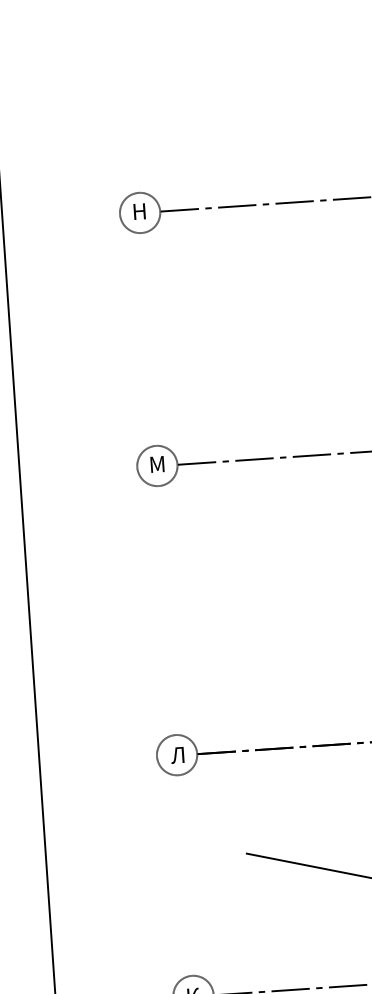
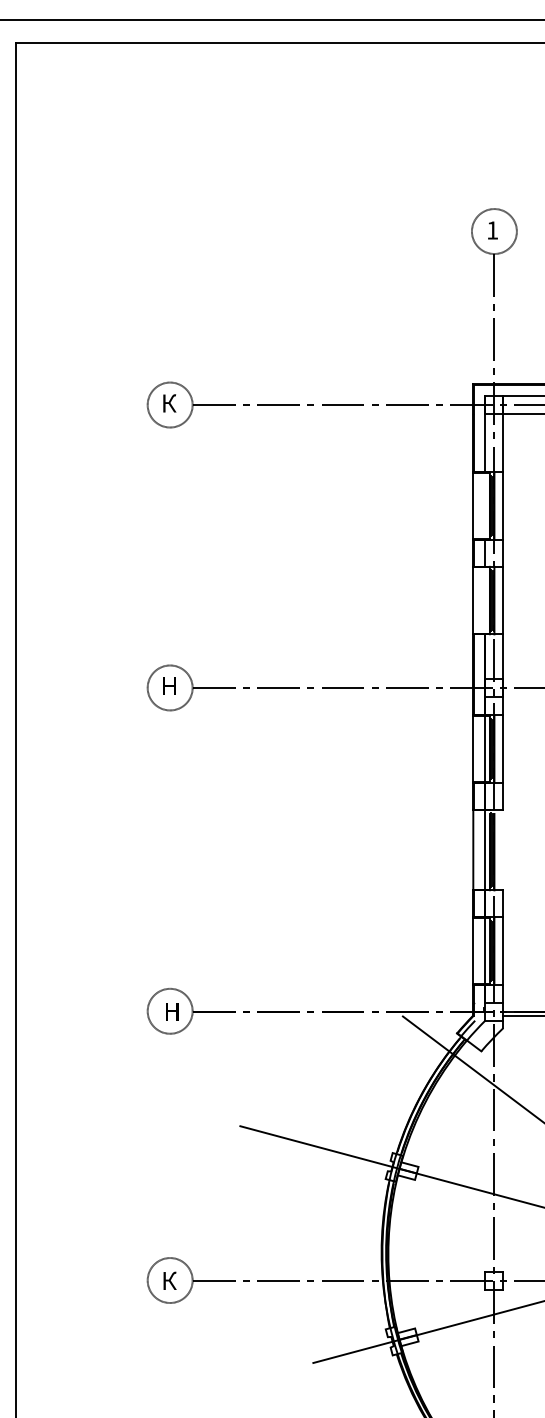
text: (139, 211) -> (169, 403), Н -> К
text: (157, 464) -> (170, 686), М -> Н
text: (177, 755) -> (170, 1011), Л -> Н

